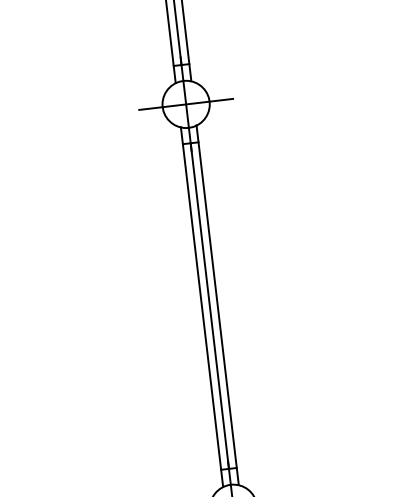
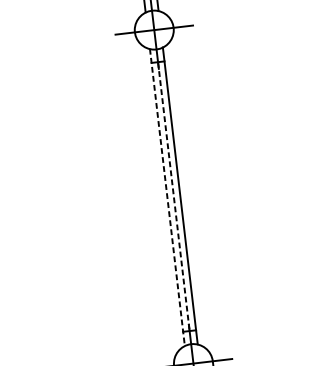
line: (209, 306) -> (173, 196), solid -> dashed
line: (202, 307) -> (167, 197), solid -> dashed

